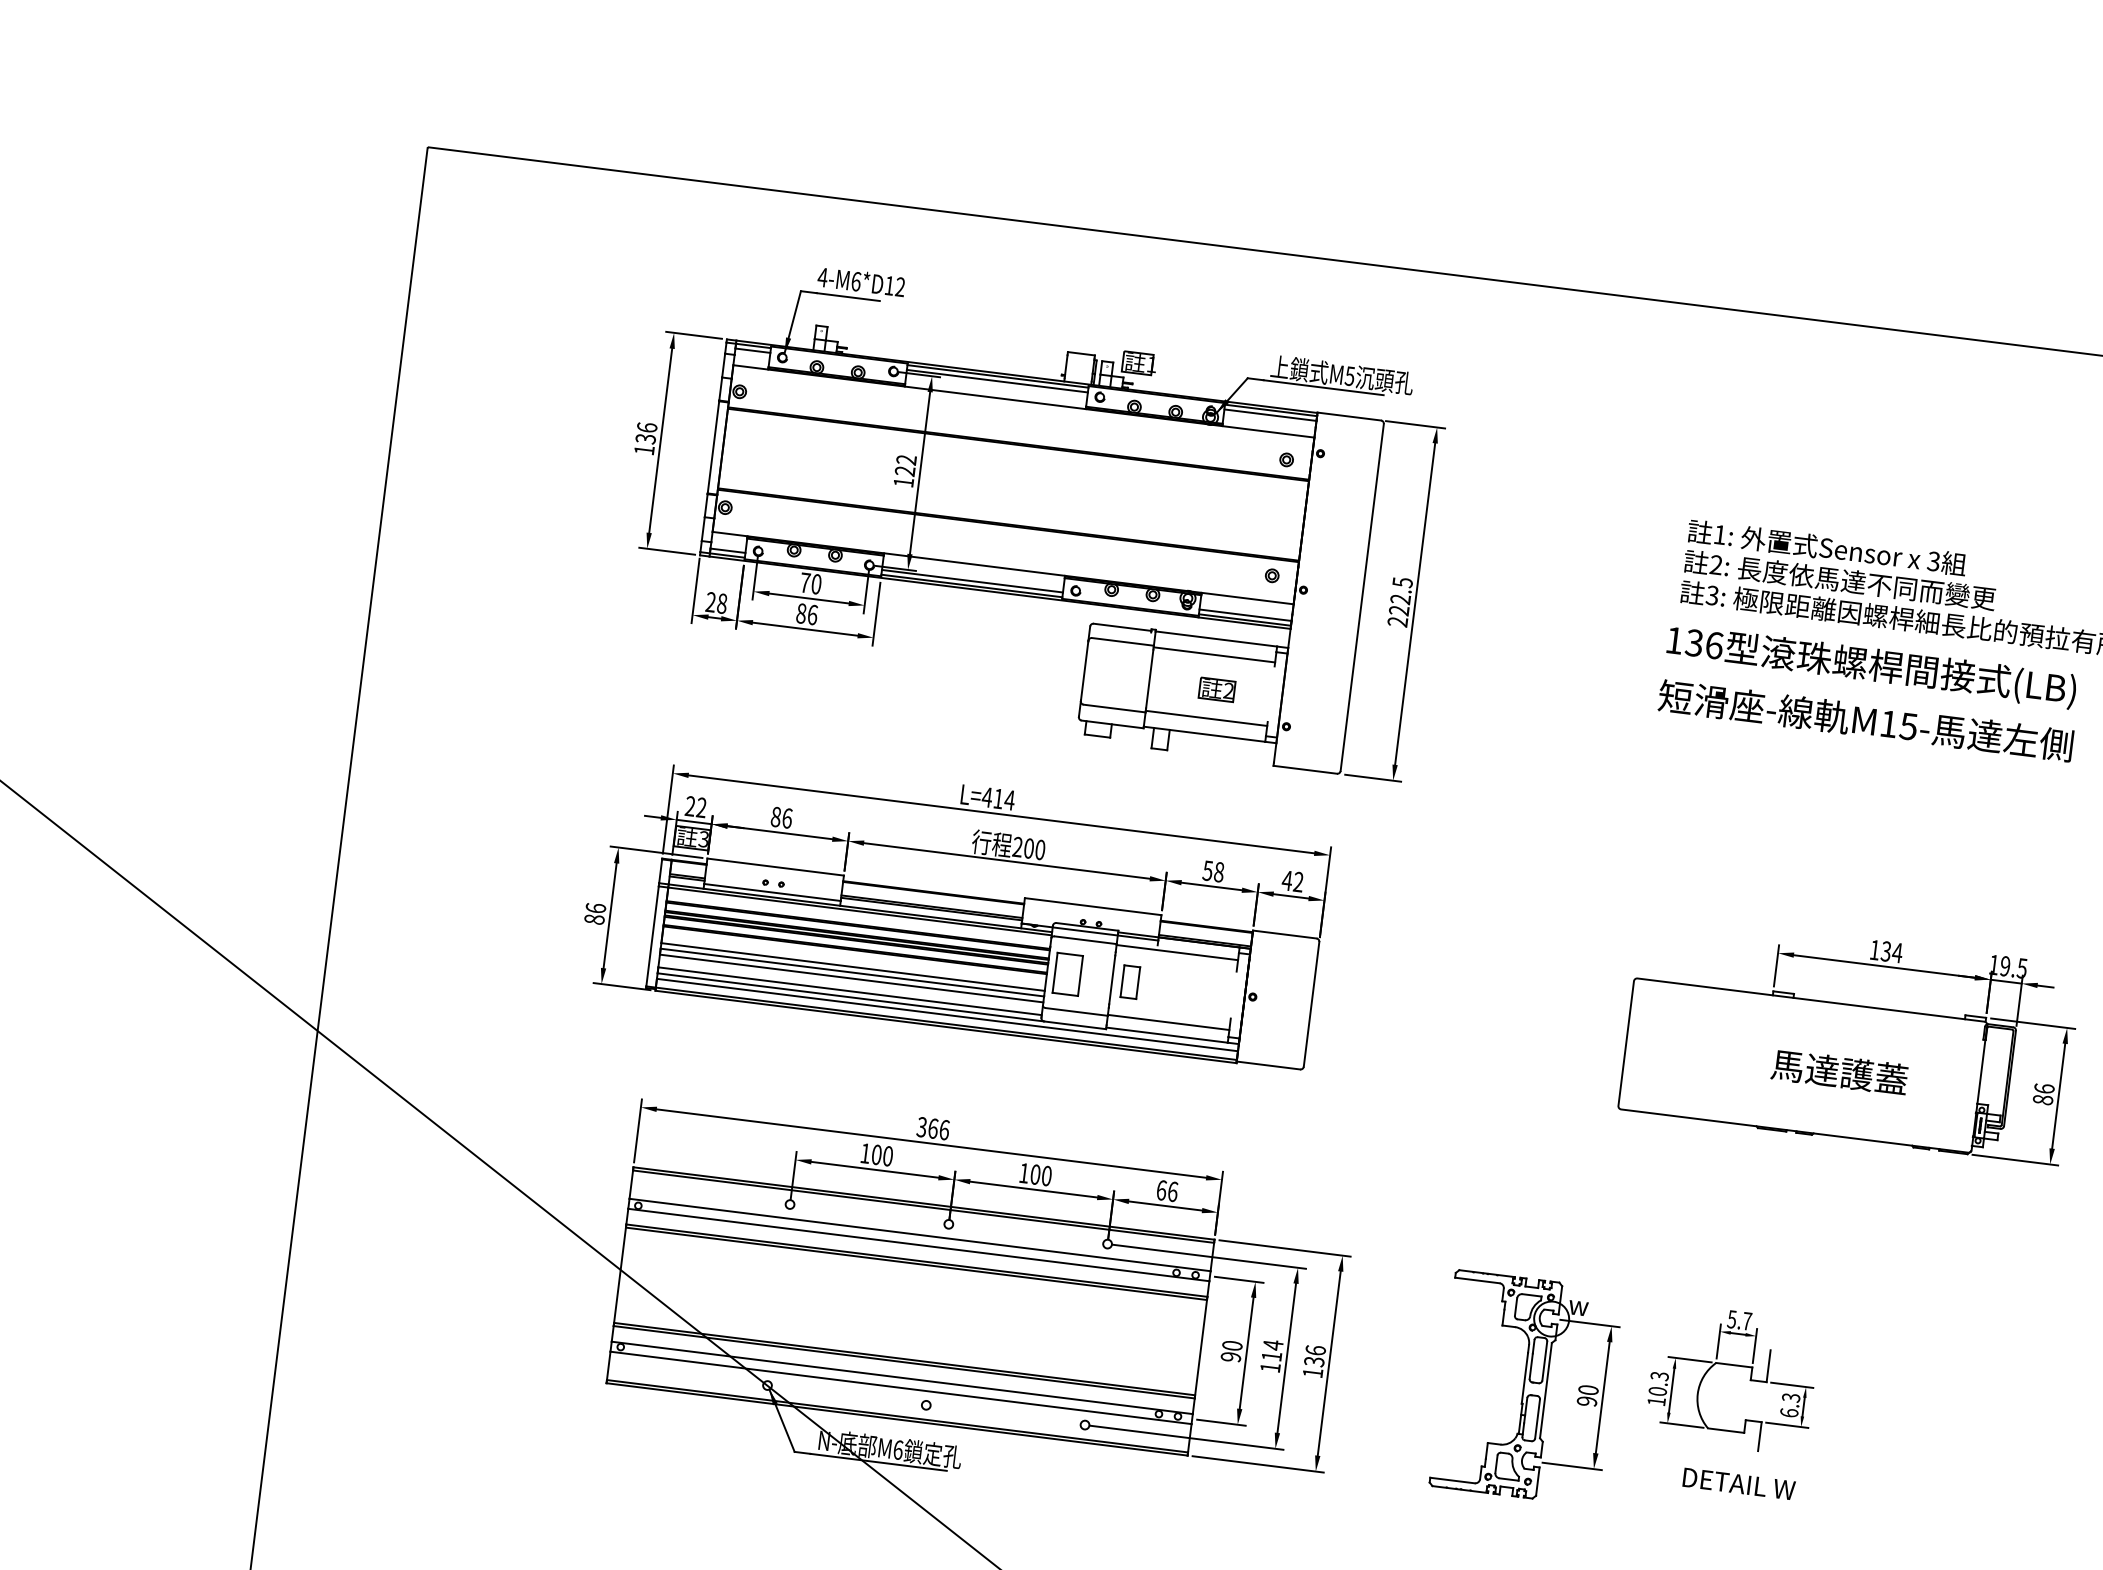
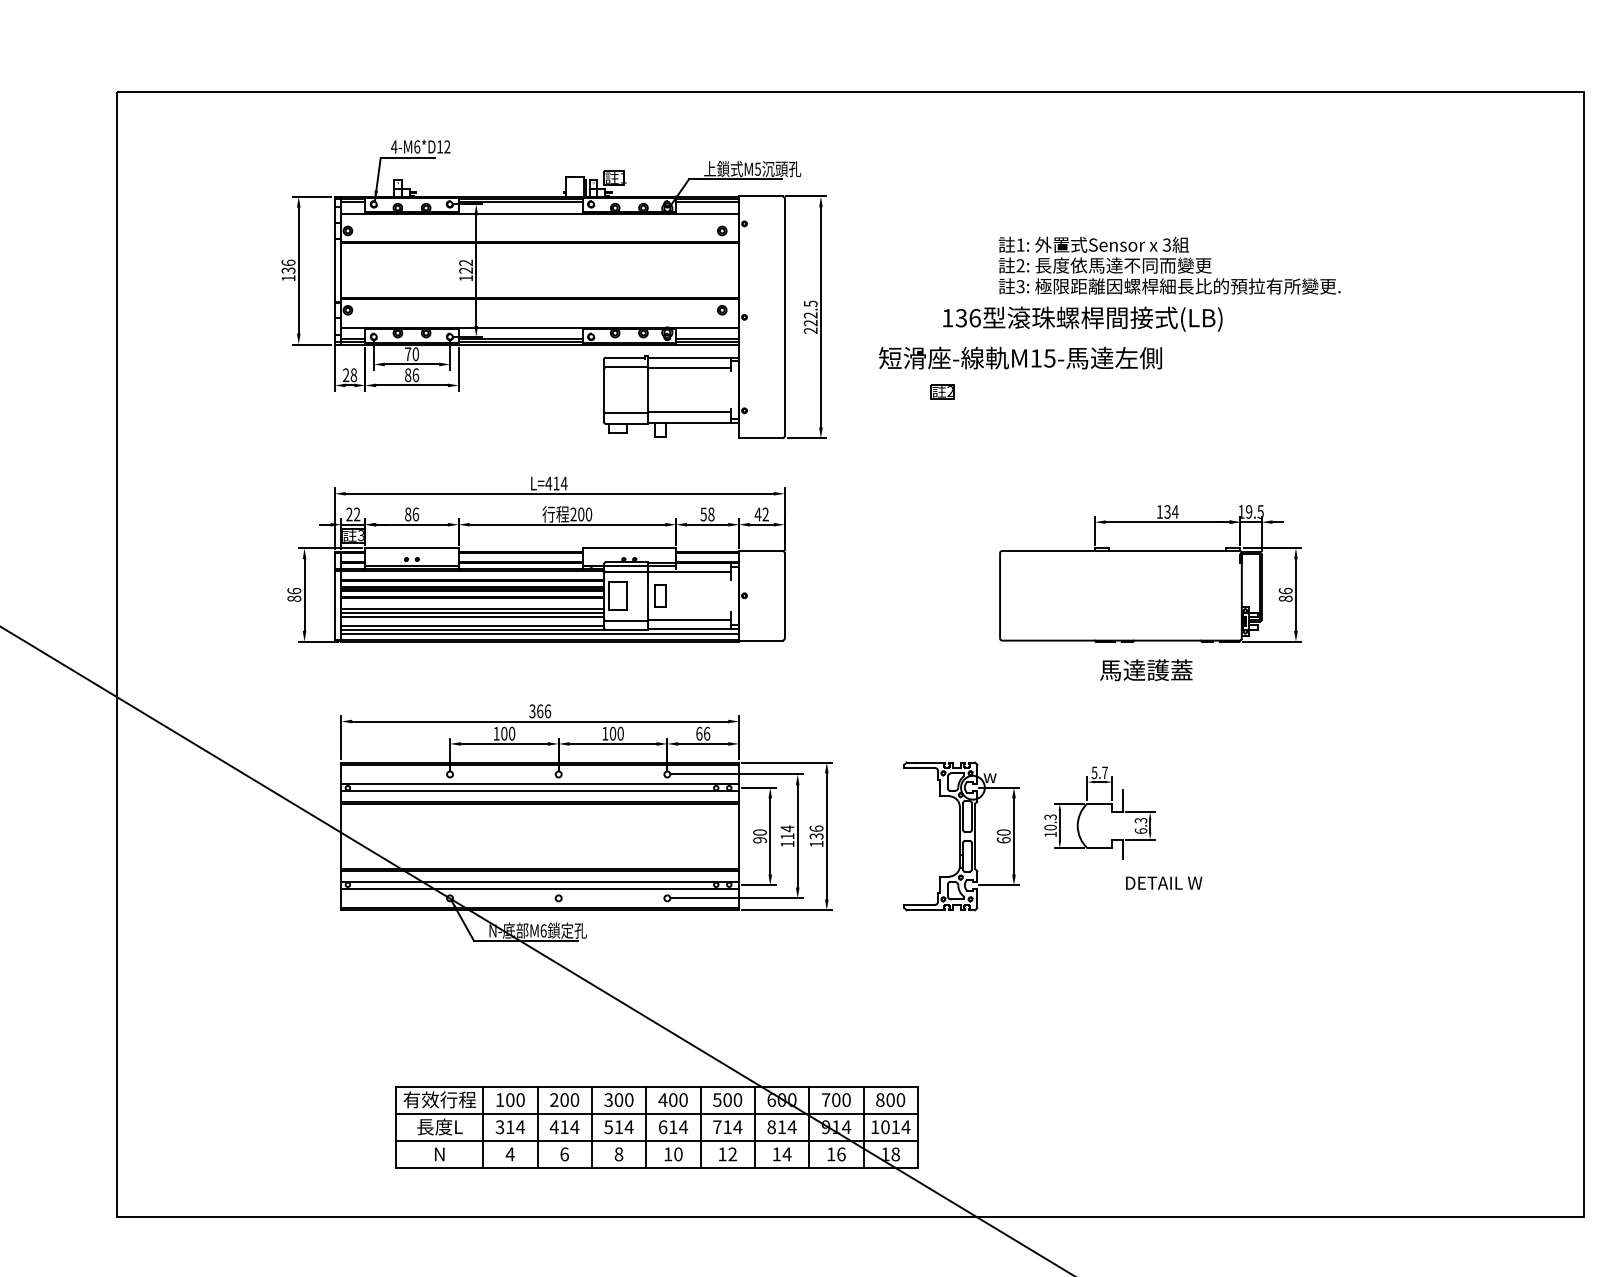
text: (1871, 665) -> (1082, 318), moved
part: (1216, 689) -> (942, 391), moved
text: (1865, 719) -> (1020, 357), moved
text: (1839, 1072) -> (1146, 670), moved
text: (1586, 1401) -> (1003, 840), 90 -> 60
text: (1739, 1483) -> (1164, 882), moved

